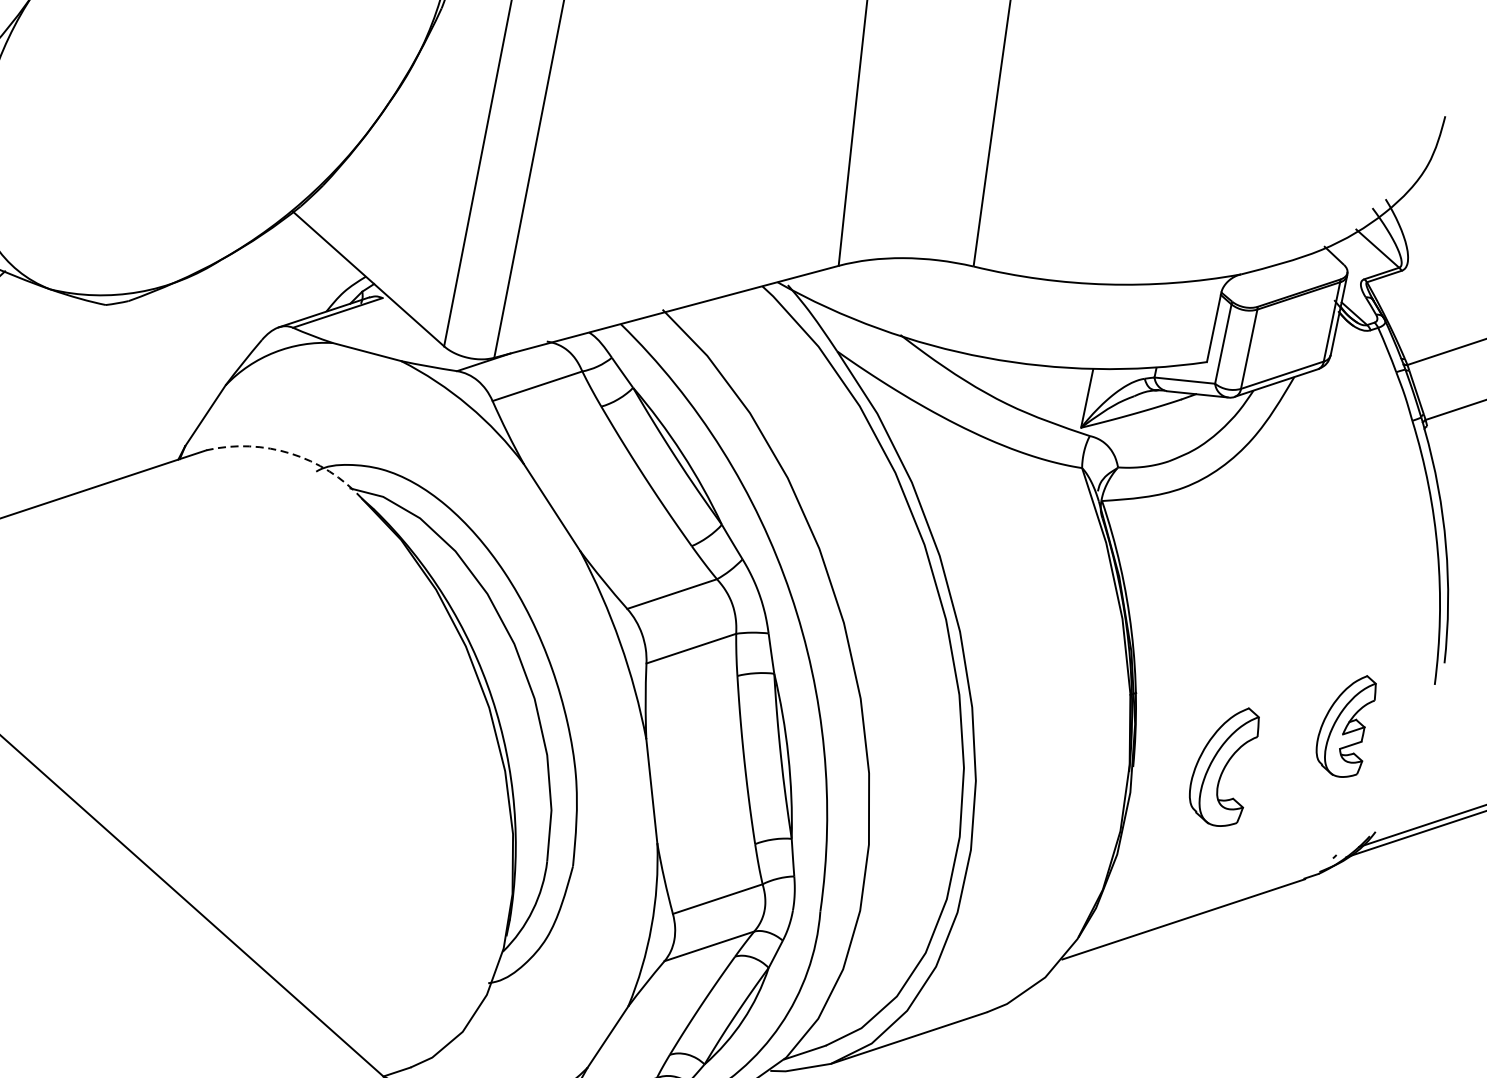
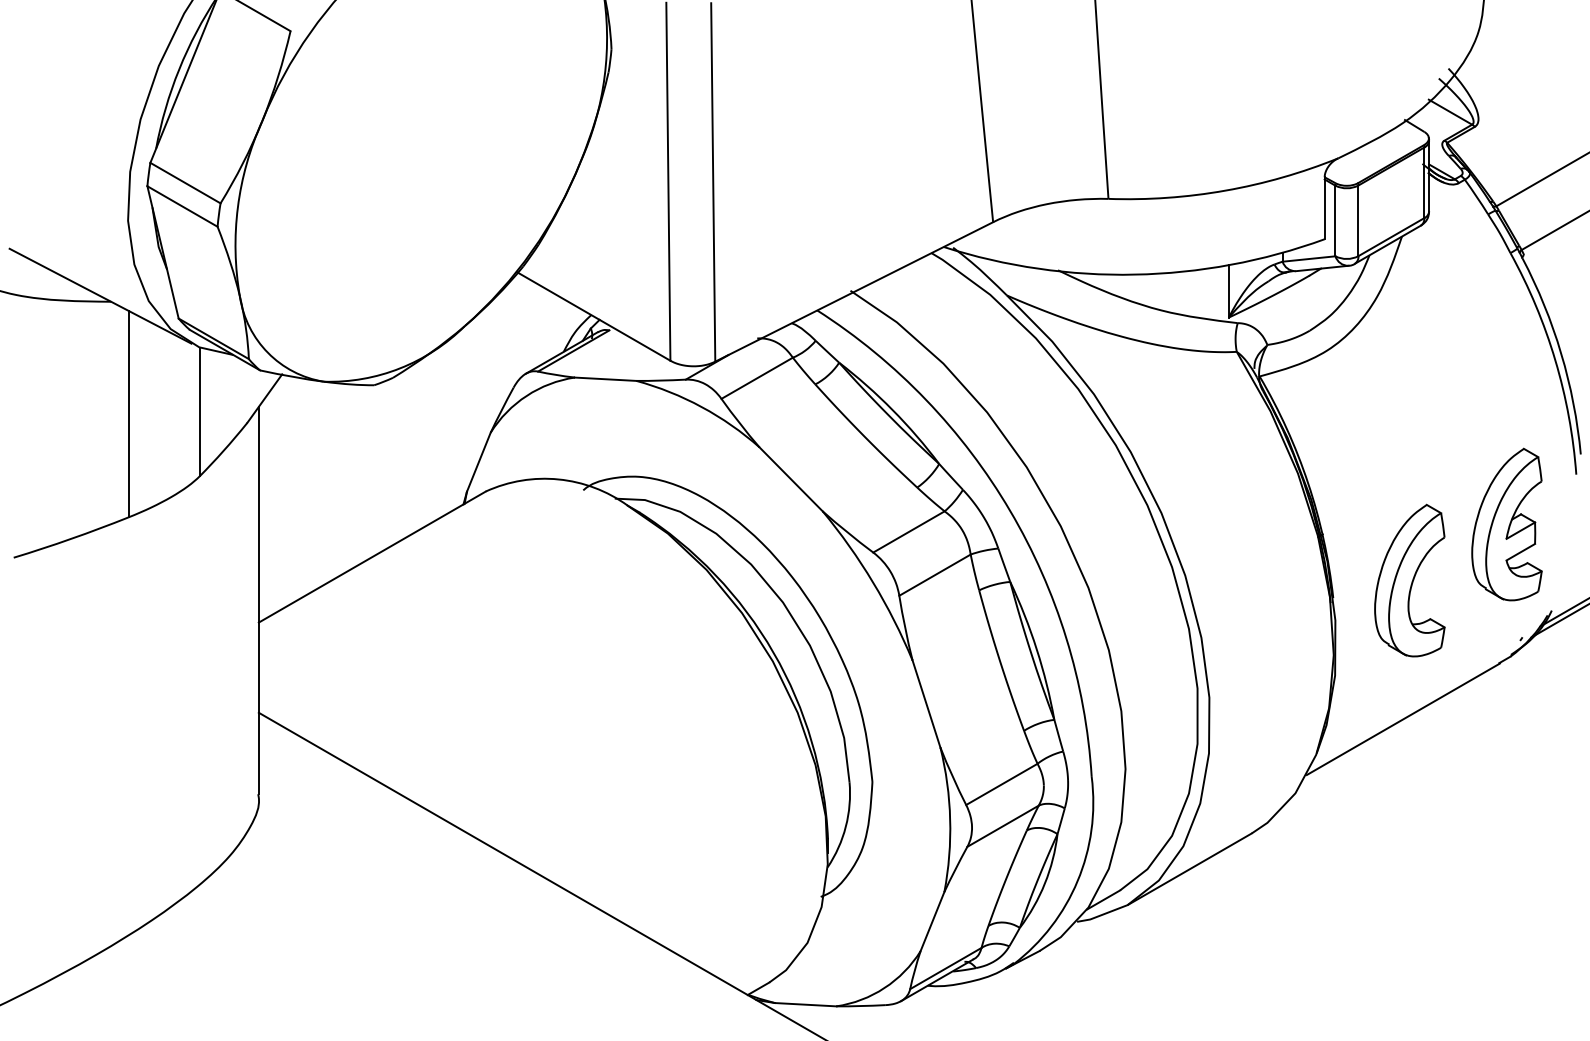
arc: (290, 453) -> (558, 479), dashed -> solid
part: (1344, 724) -> (1506, 524), size x1.67
part: (1222, 764) -> (1409, 580), size x1.43

